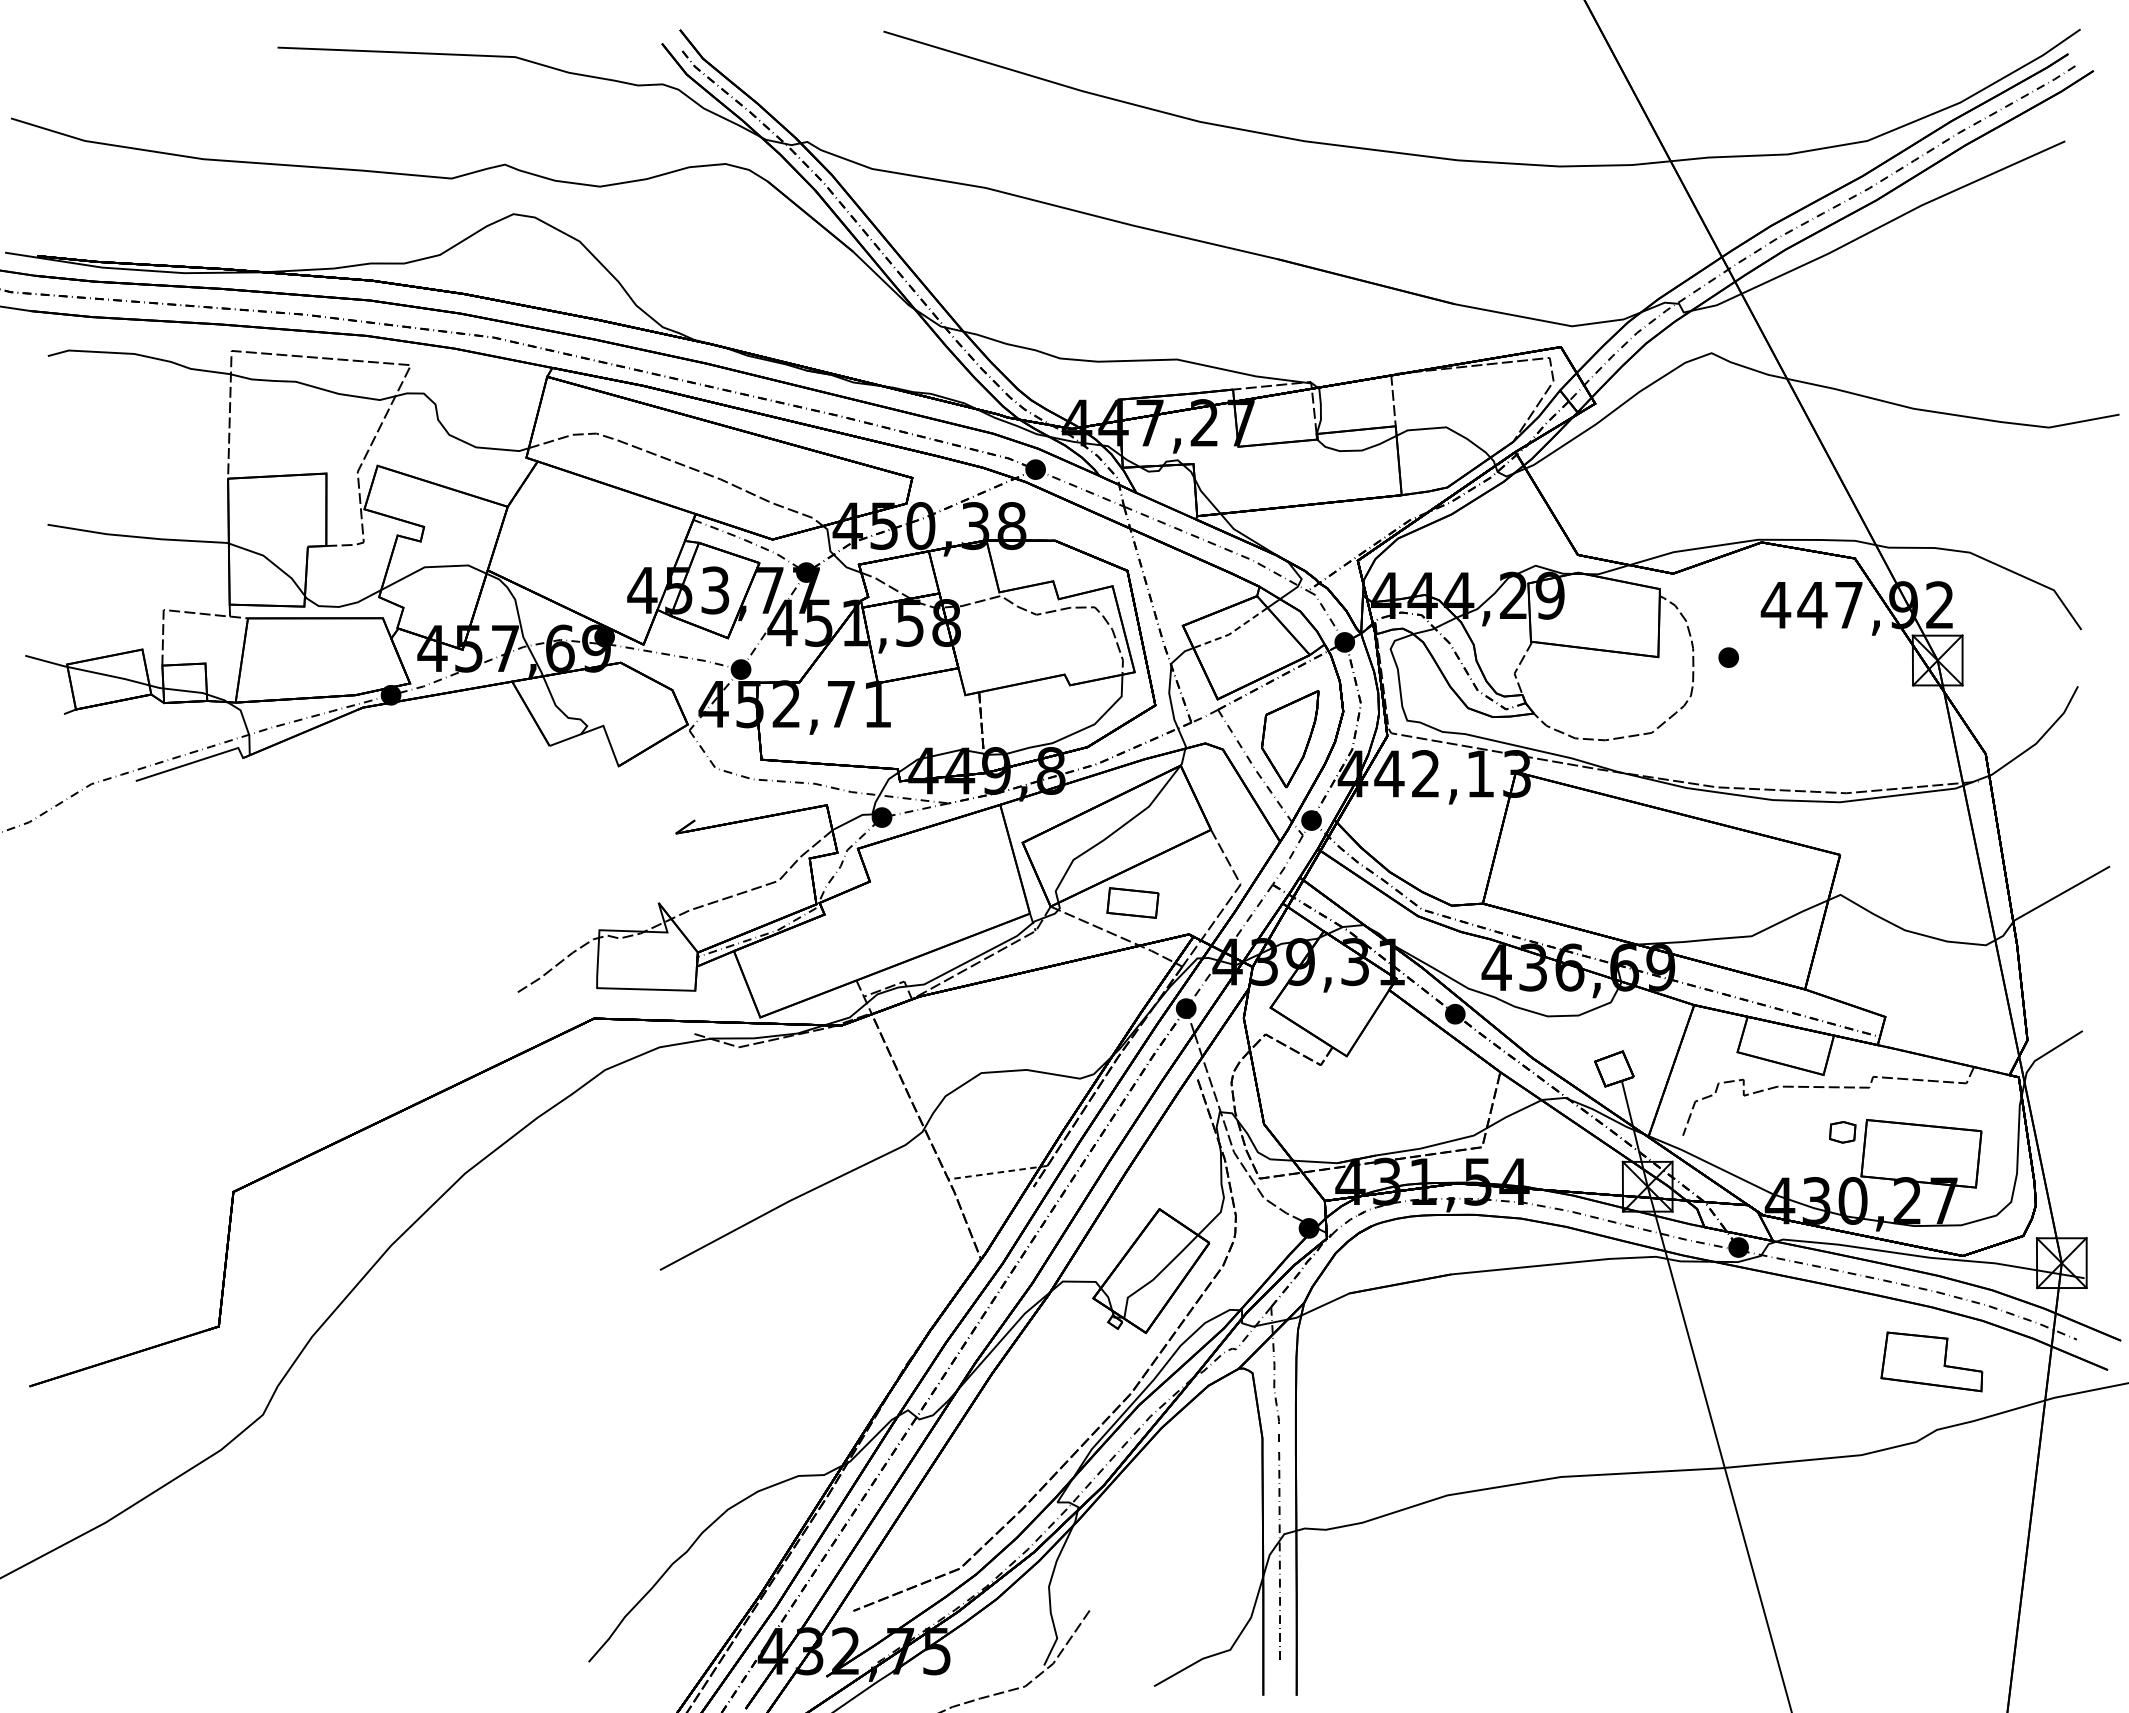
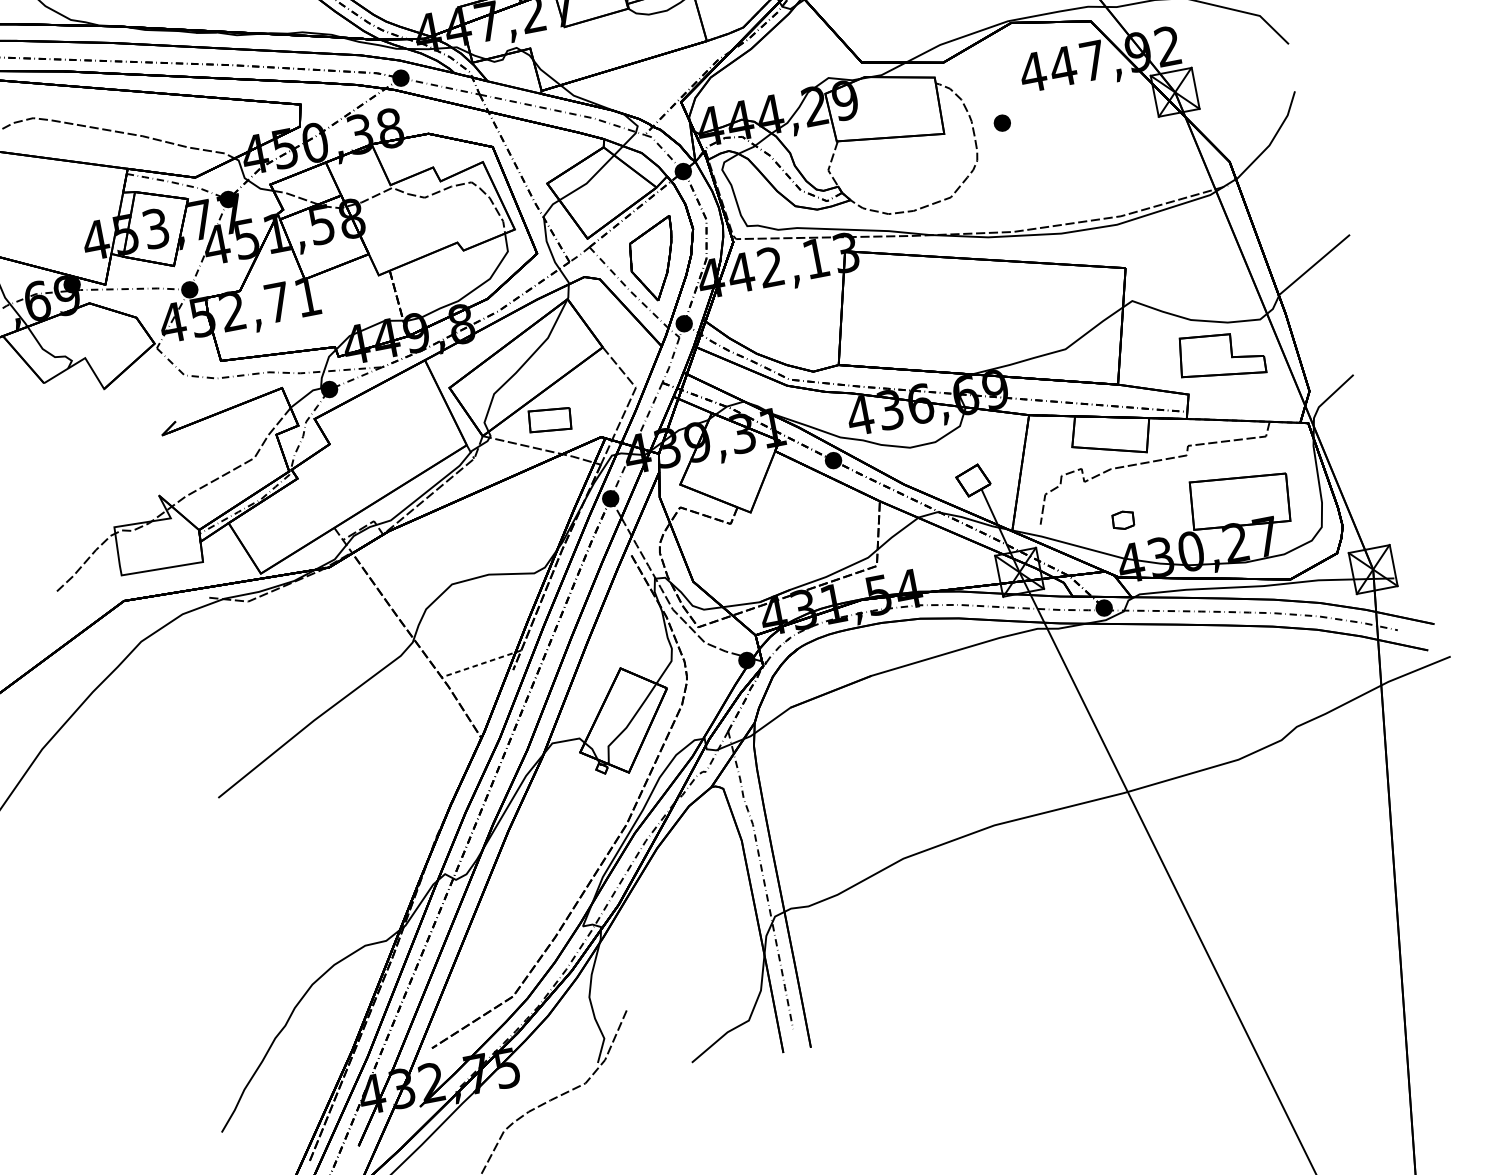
line: (1232, 632) -> (589, 181), dashed -> solid
part: (1842, 1132) -> (1123, 520), moved
part: (1931, 1361) -> (1220, 355), moved

